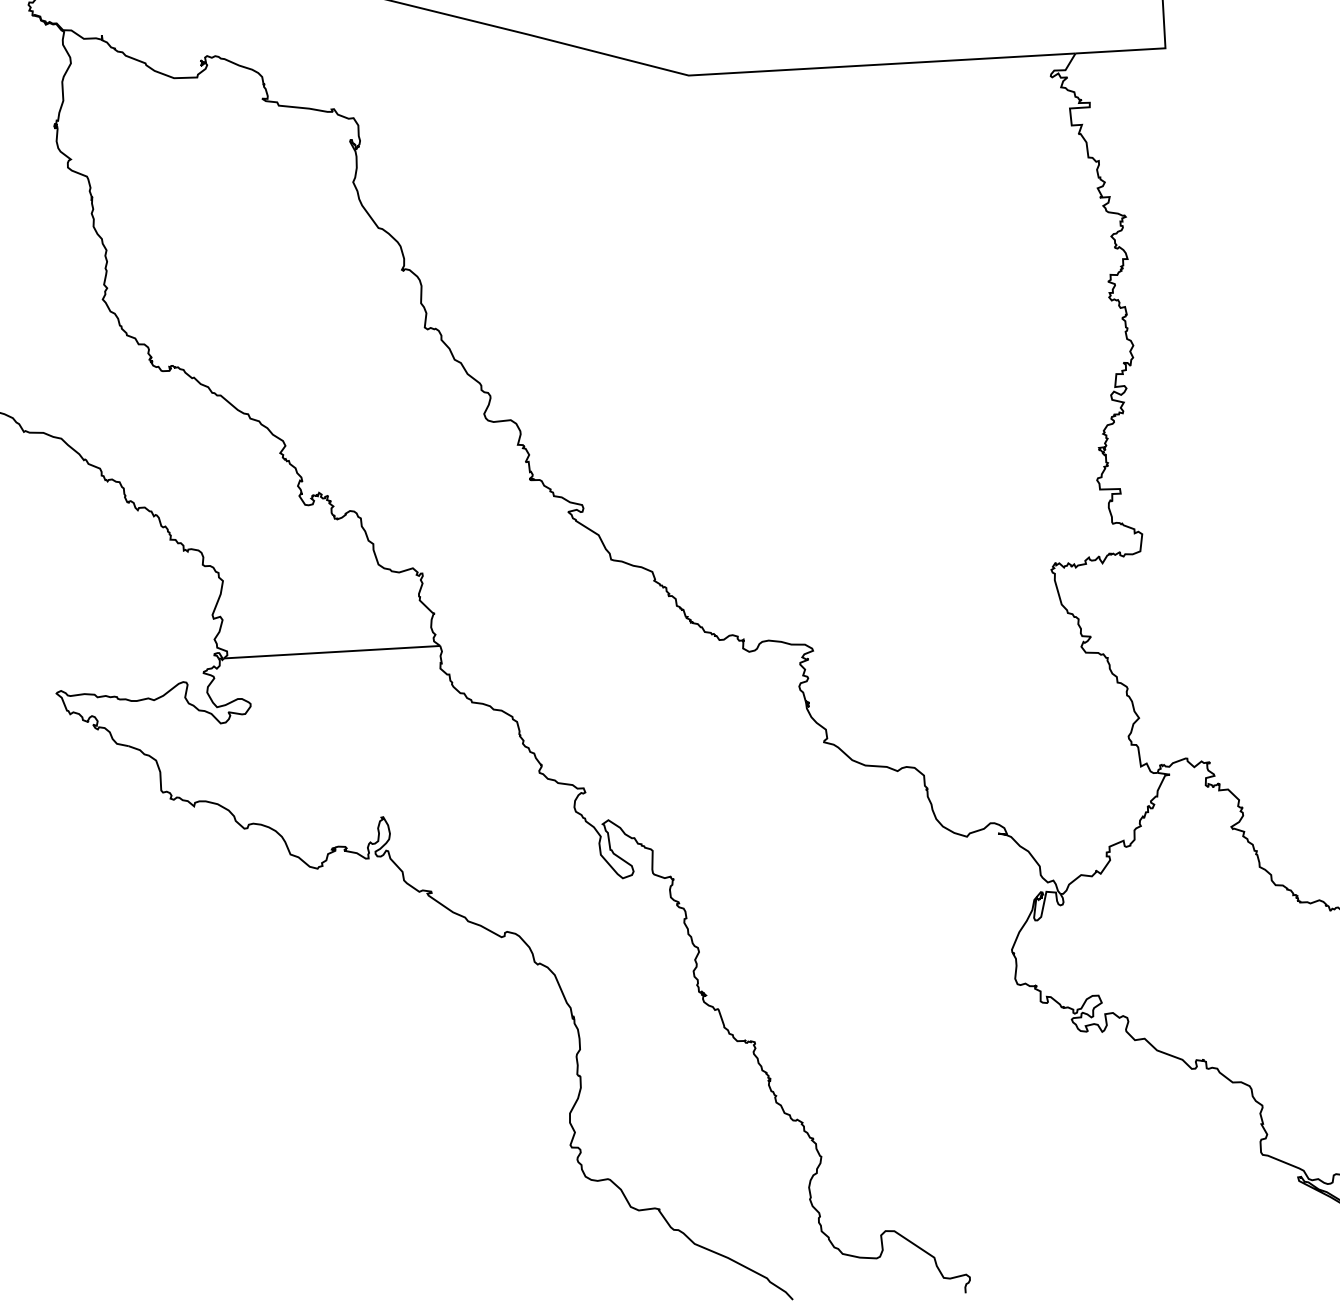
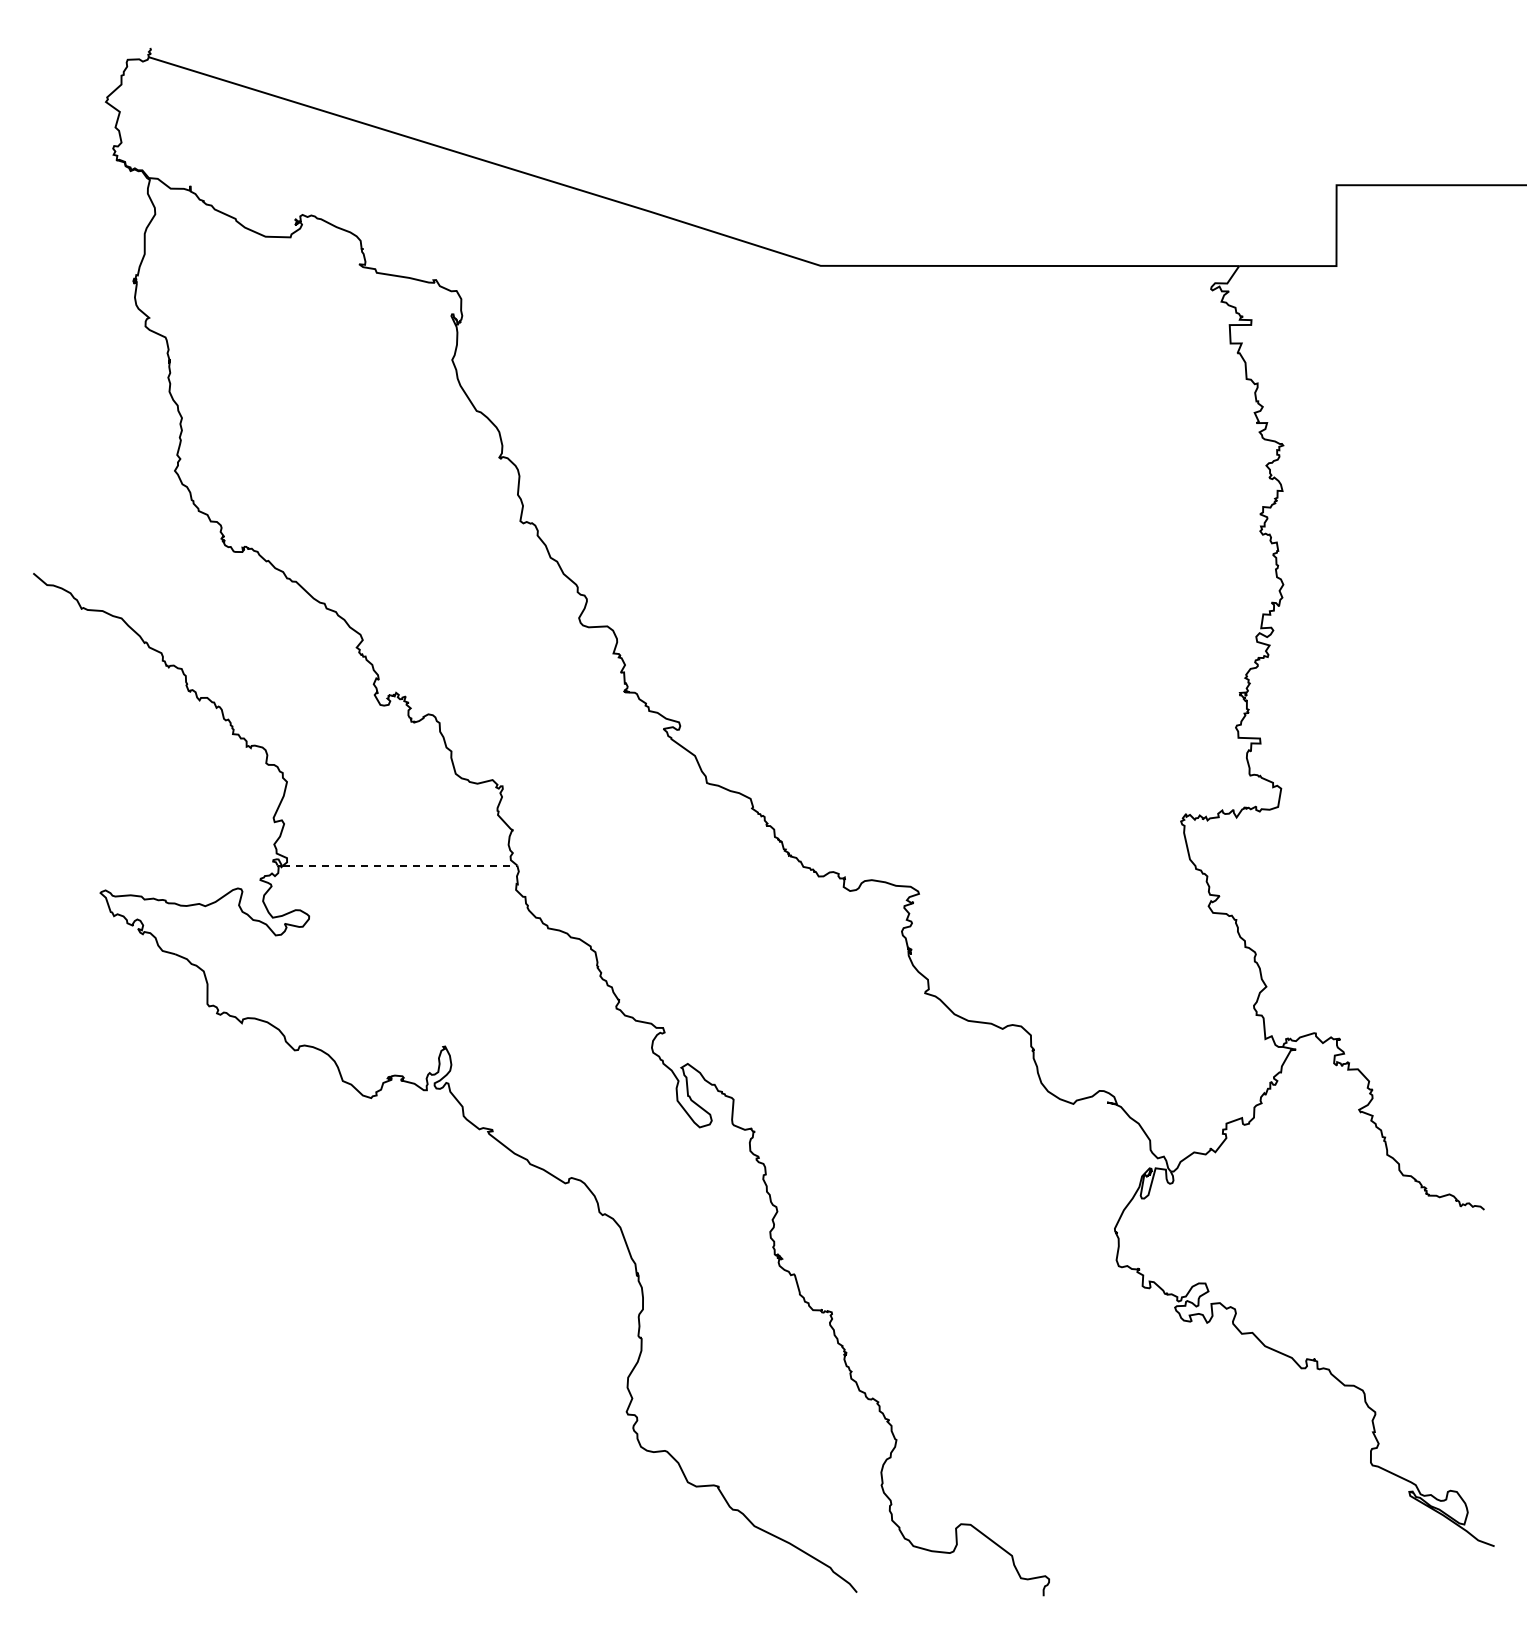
line: (332, 652) -> (400, 865), solid -> dashed

